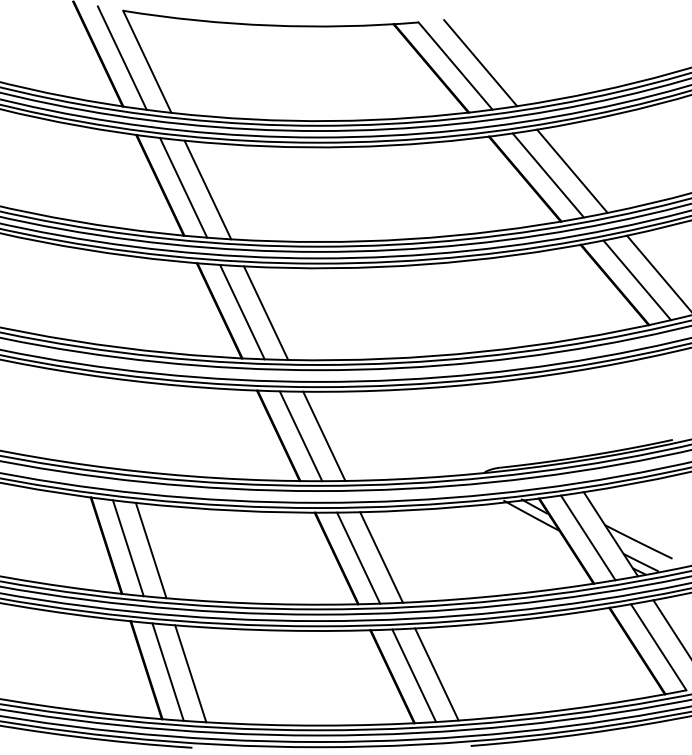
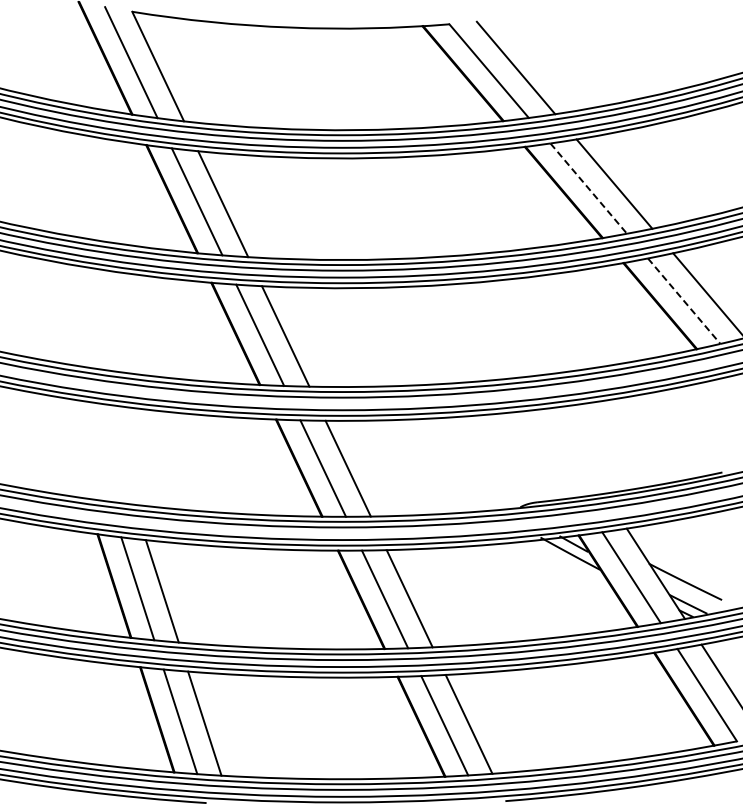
line: (549, 176) -> (589, 189), solid -> dashed
line: (637, 280) -> (684, 301), solid -> dashed

